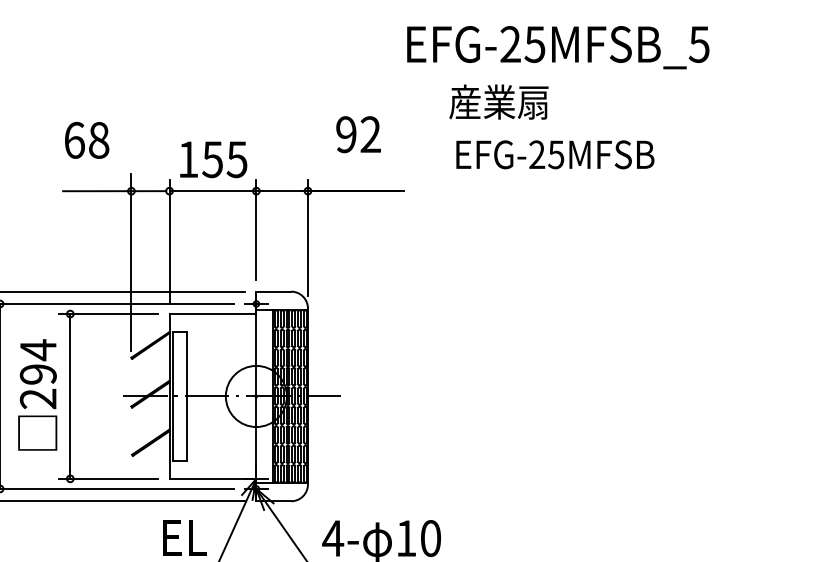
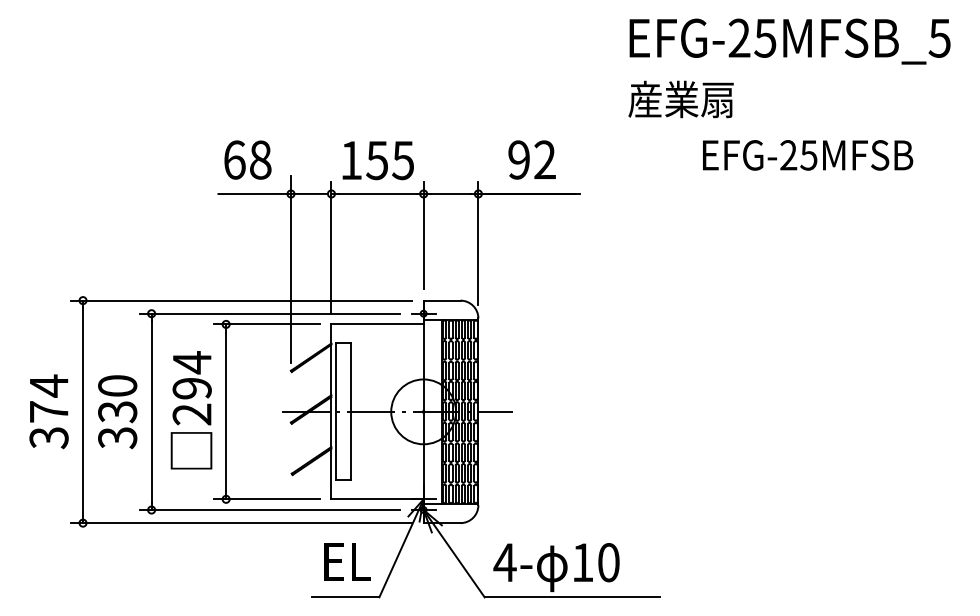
text: (557, 47) -> (789, 41), moved
text: (357, 134) -> (531, 159), moved
text: (86, 139) -> (247, 159), moved
text: (555, 154) -> (808, 155), moved

